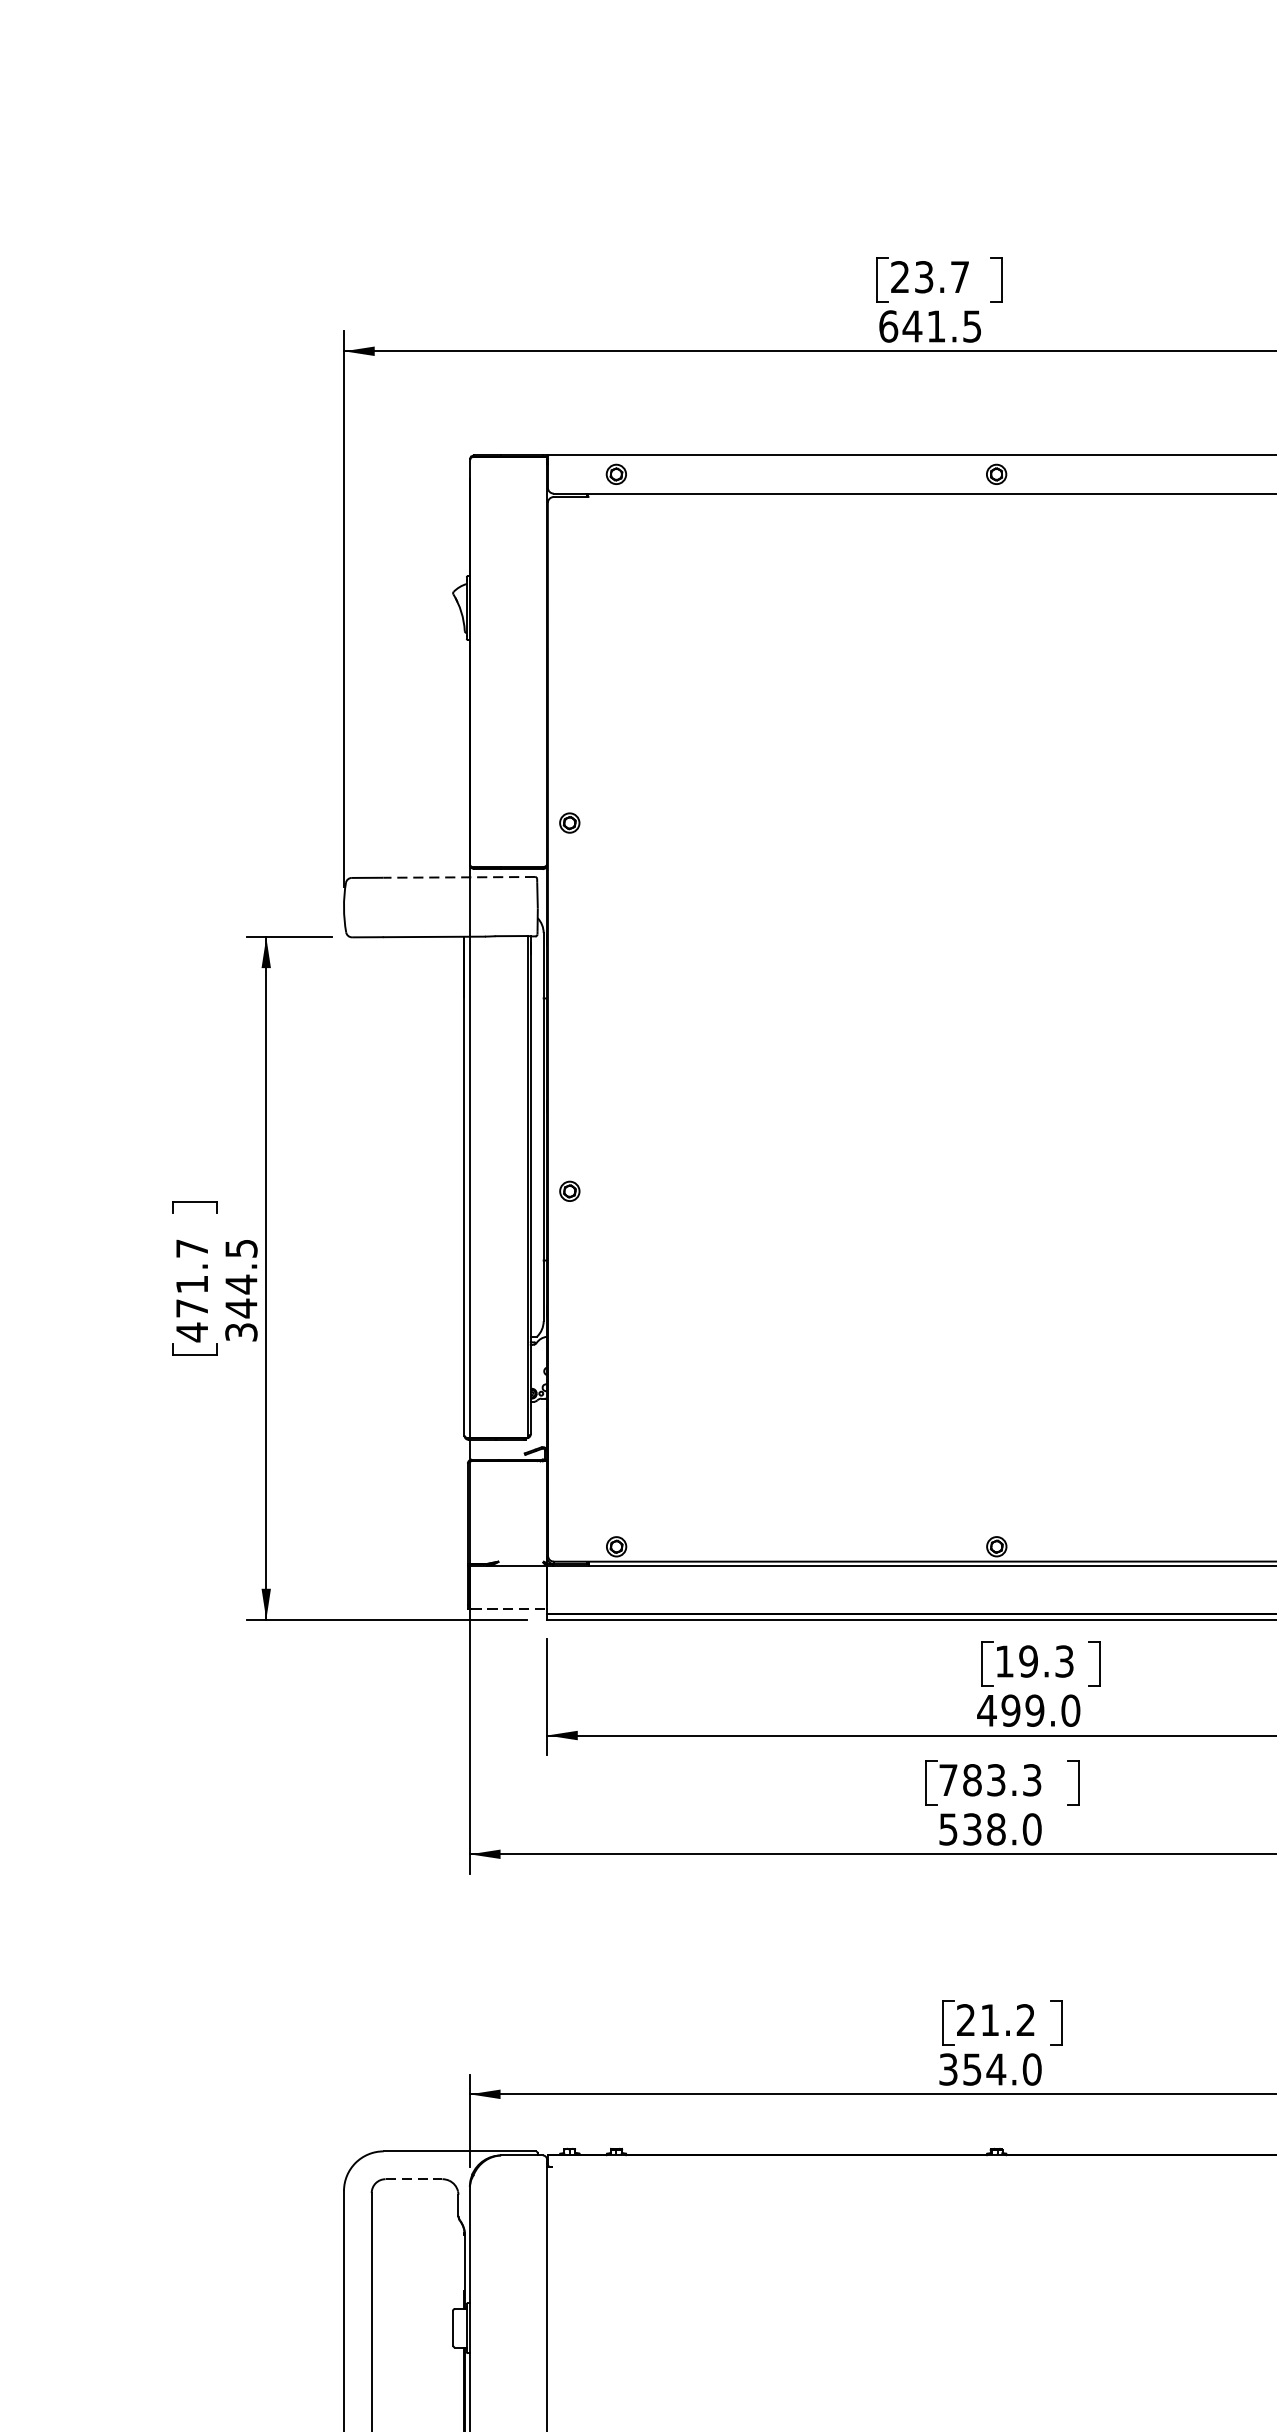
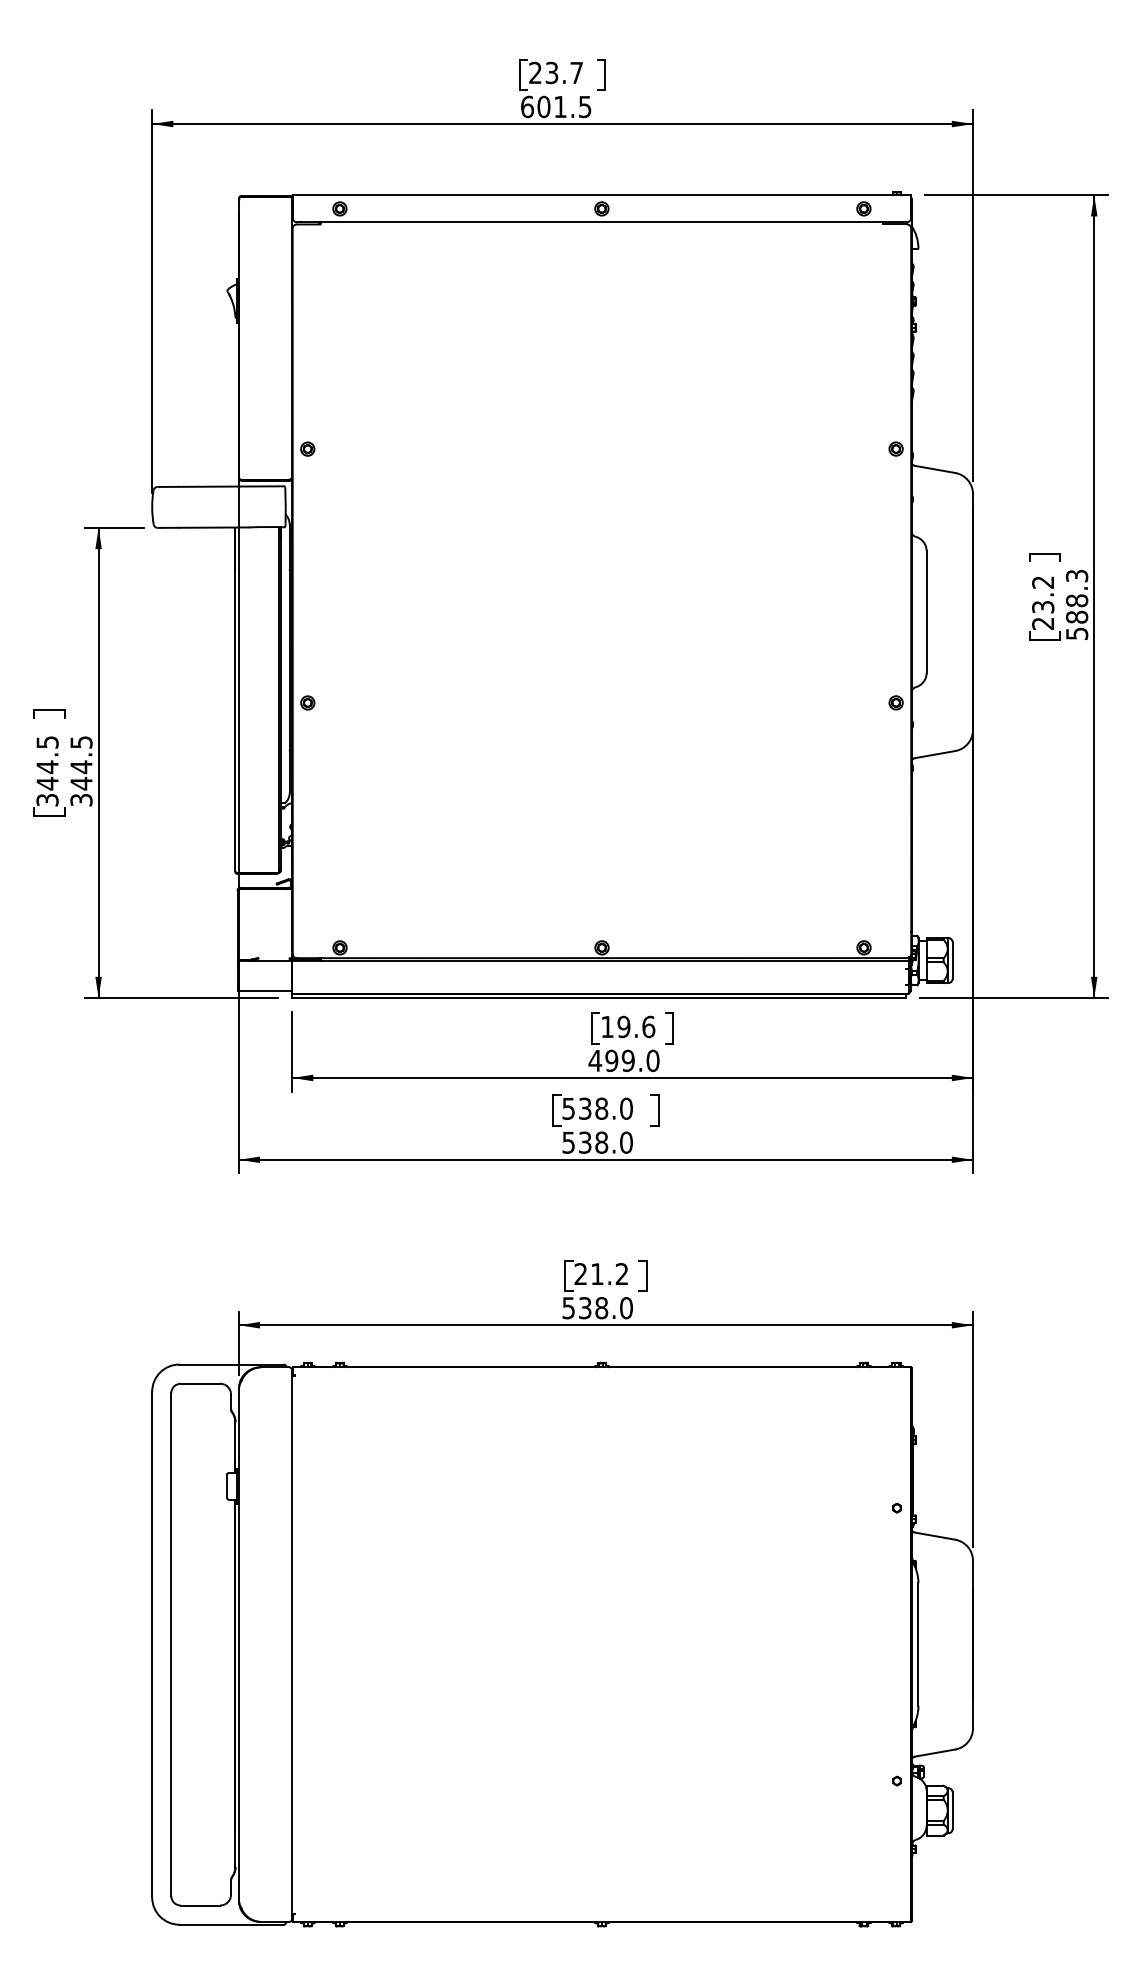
text: (911, 325) -> (543, 106), 641.5 -> 601.5
line: (459, 877) -> (231, 486), dashed -> solid
text: (192, 1290) -> (47, 771), 471.7 -> 344.5
line: (509, 1610) -> (266, 991), dashed -> solid
text: (1064, 1660) -> (648, 1026), 19.3 -> 19.6
text: (990, 1779) -> (597, 1108), 783.3 -> 538.0
text: (972, 2070) -> (585, 1308), 354.0 -> 538.0
line: (414, 2178) -> (200, 1383), dashed -> solid

